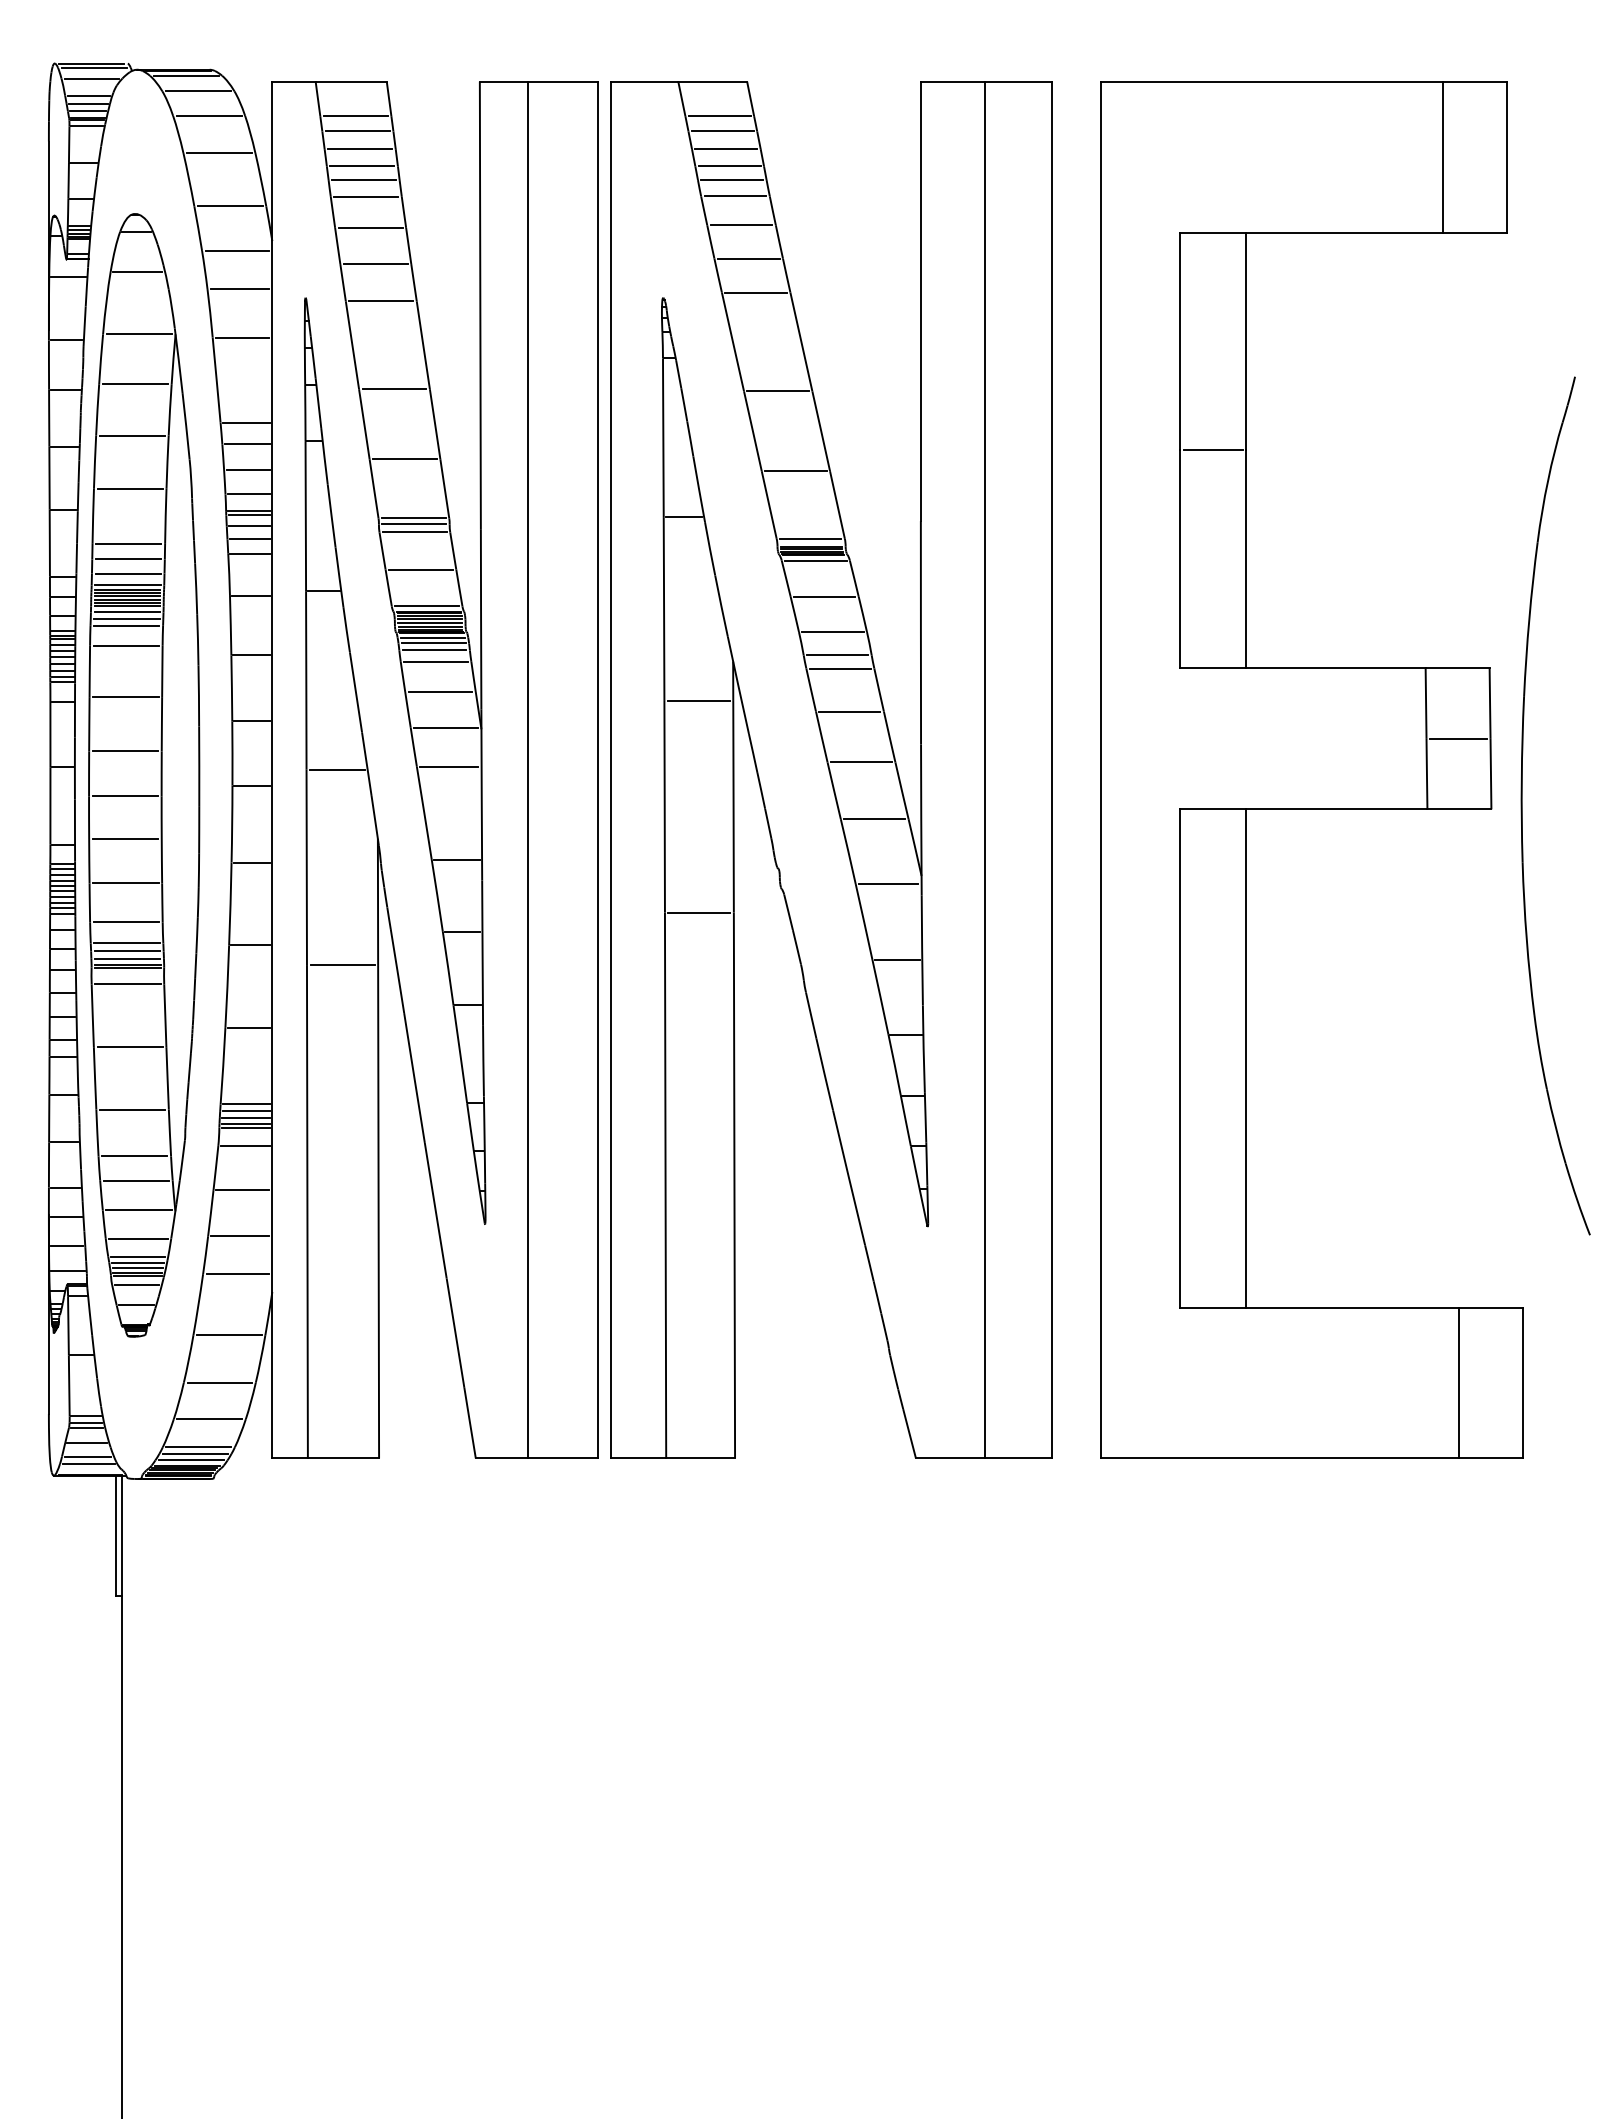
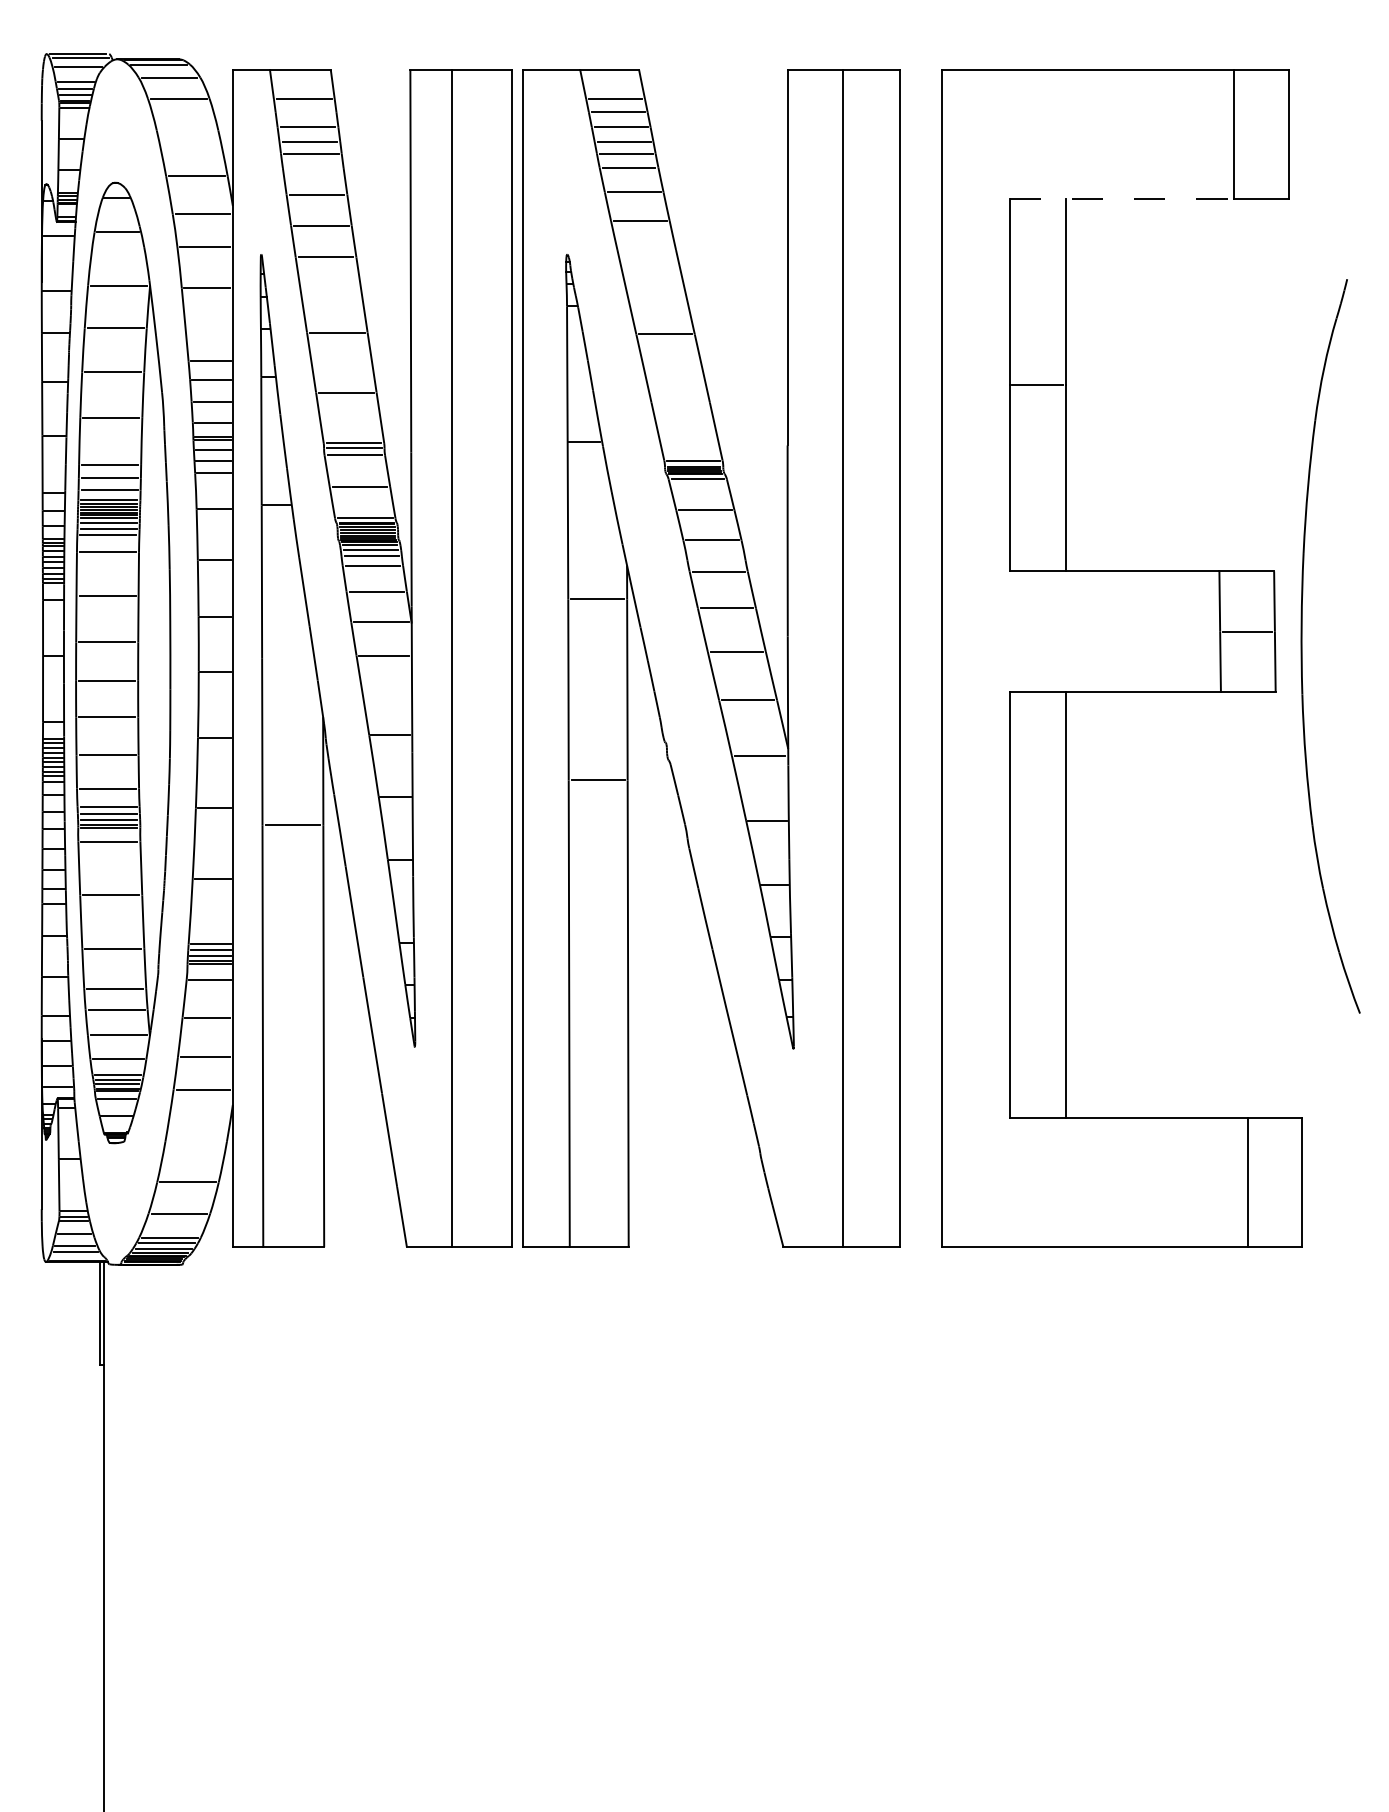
line: (357, 131) -> (305, 112), removed
line: (219, 153) -> (187, 131), removed
line: (366, 196) -> (313, 167), removed
line: (1312, 232) -> (1122, 198), solid -> dashed
line: (755, 292) -> (646, 249), removed
line: (795, 471) -> (680, 403), removed
line: (837, 655) -> (716, 560), removed
line: (336, 769) -> (287, 657), removed
part: (1522, 805) -> (1302, 645), moved
line: (229, 1335) -> (196, 1142), removed

